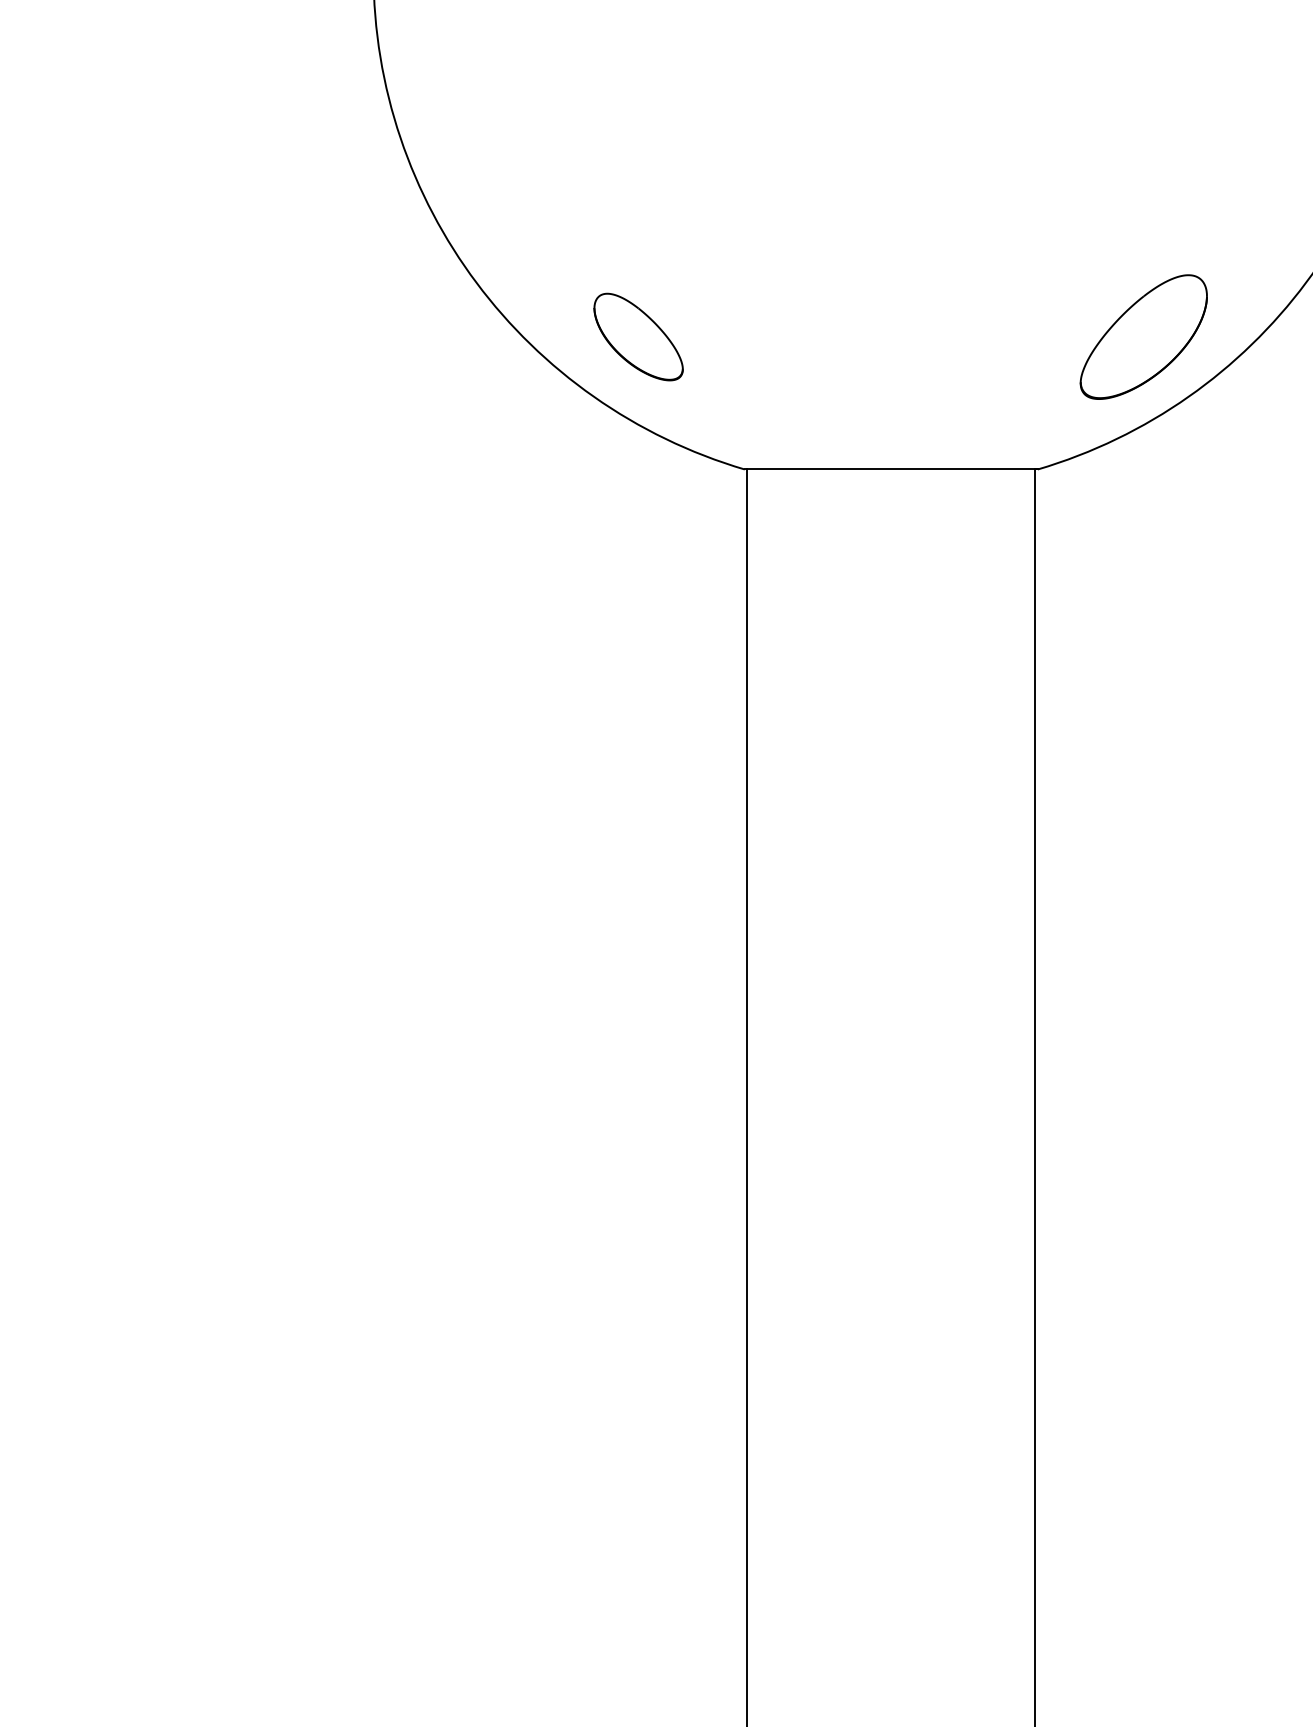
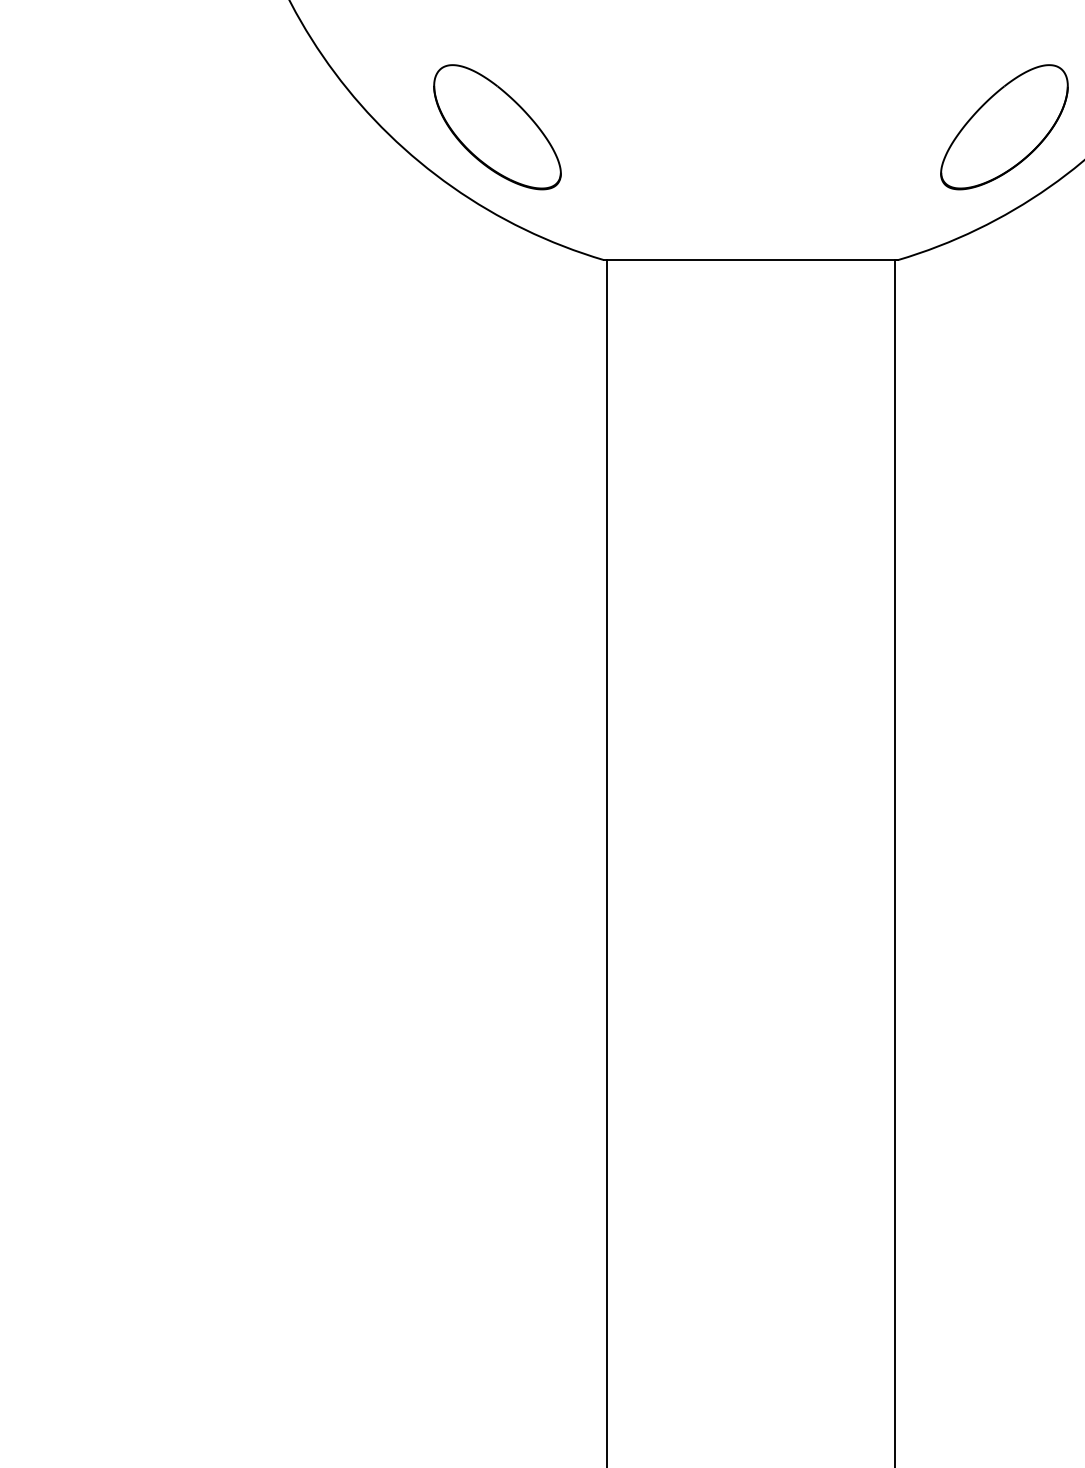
part: (638, 336) -> (497, 126), size x1.43

